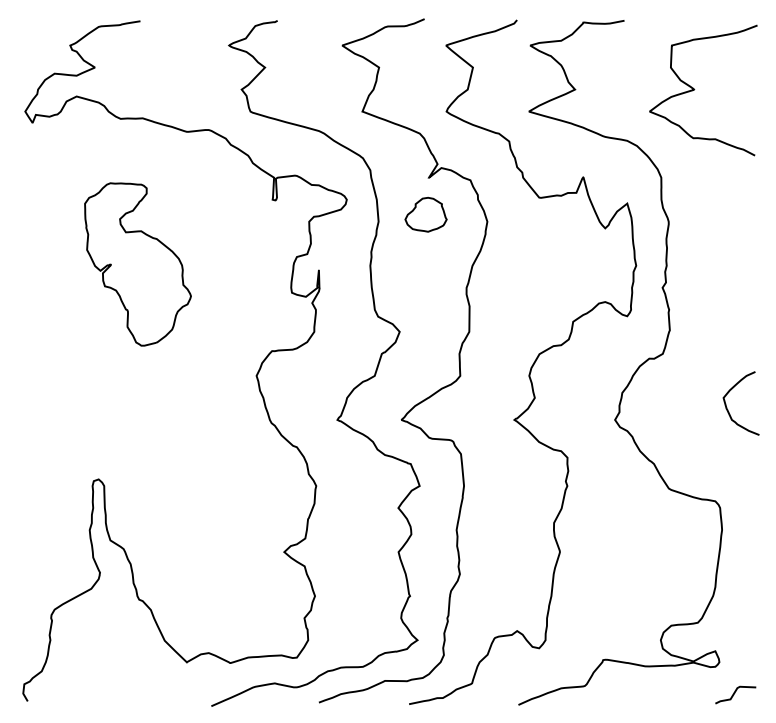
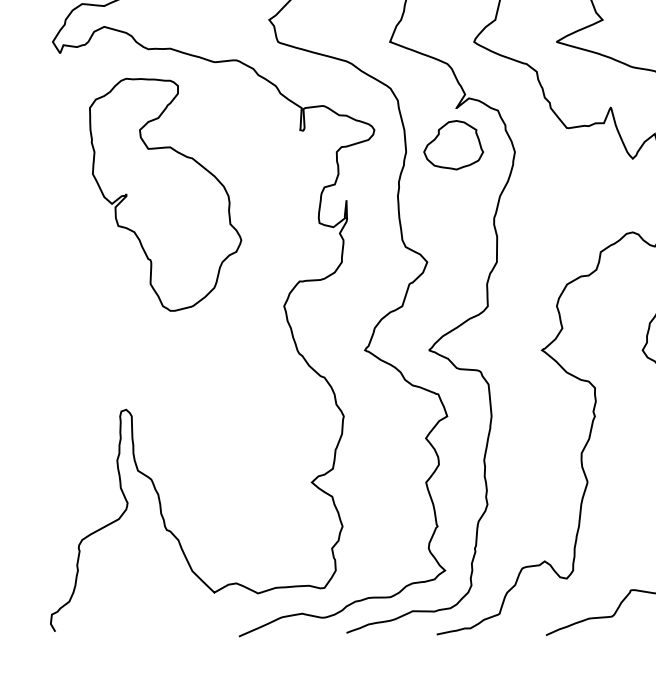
part: (425, 214) -> (453, 144), size x1.43
part: (137, 264) -> (165, 194), size x1.43

